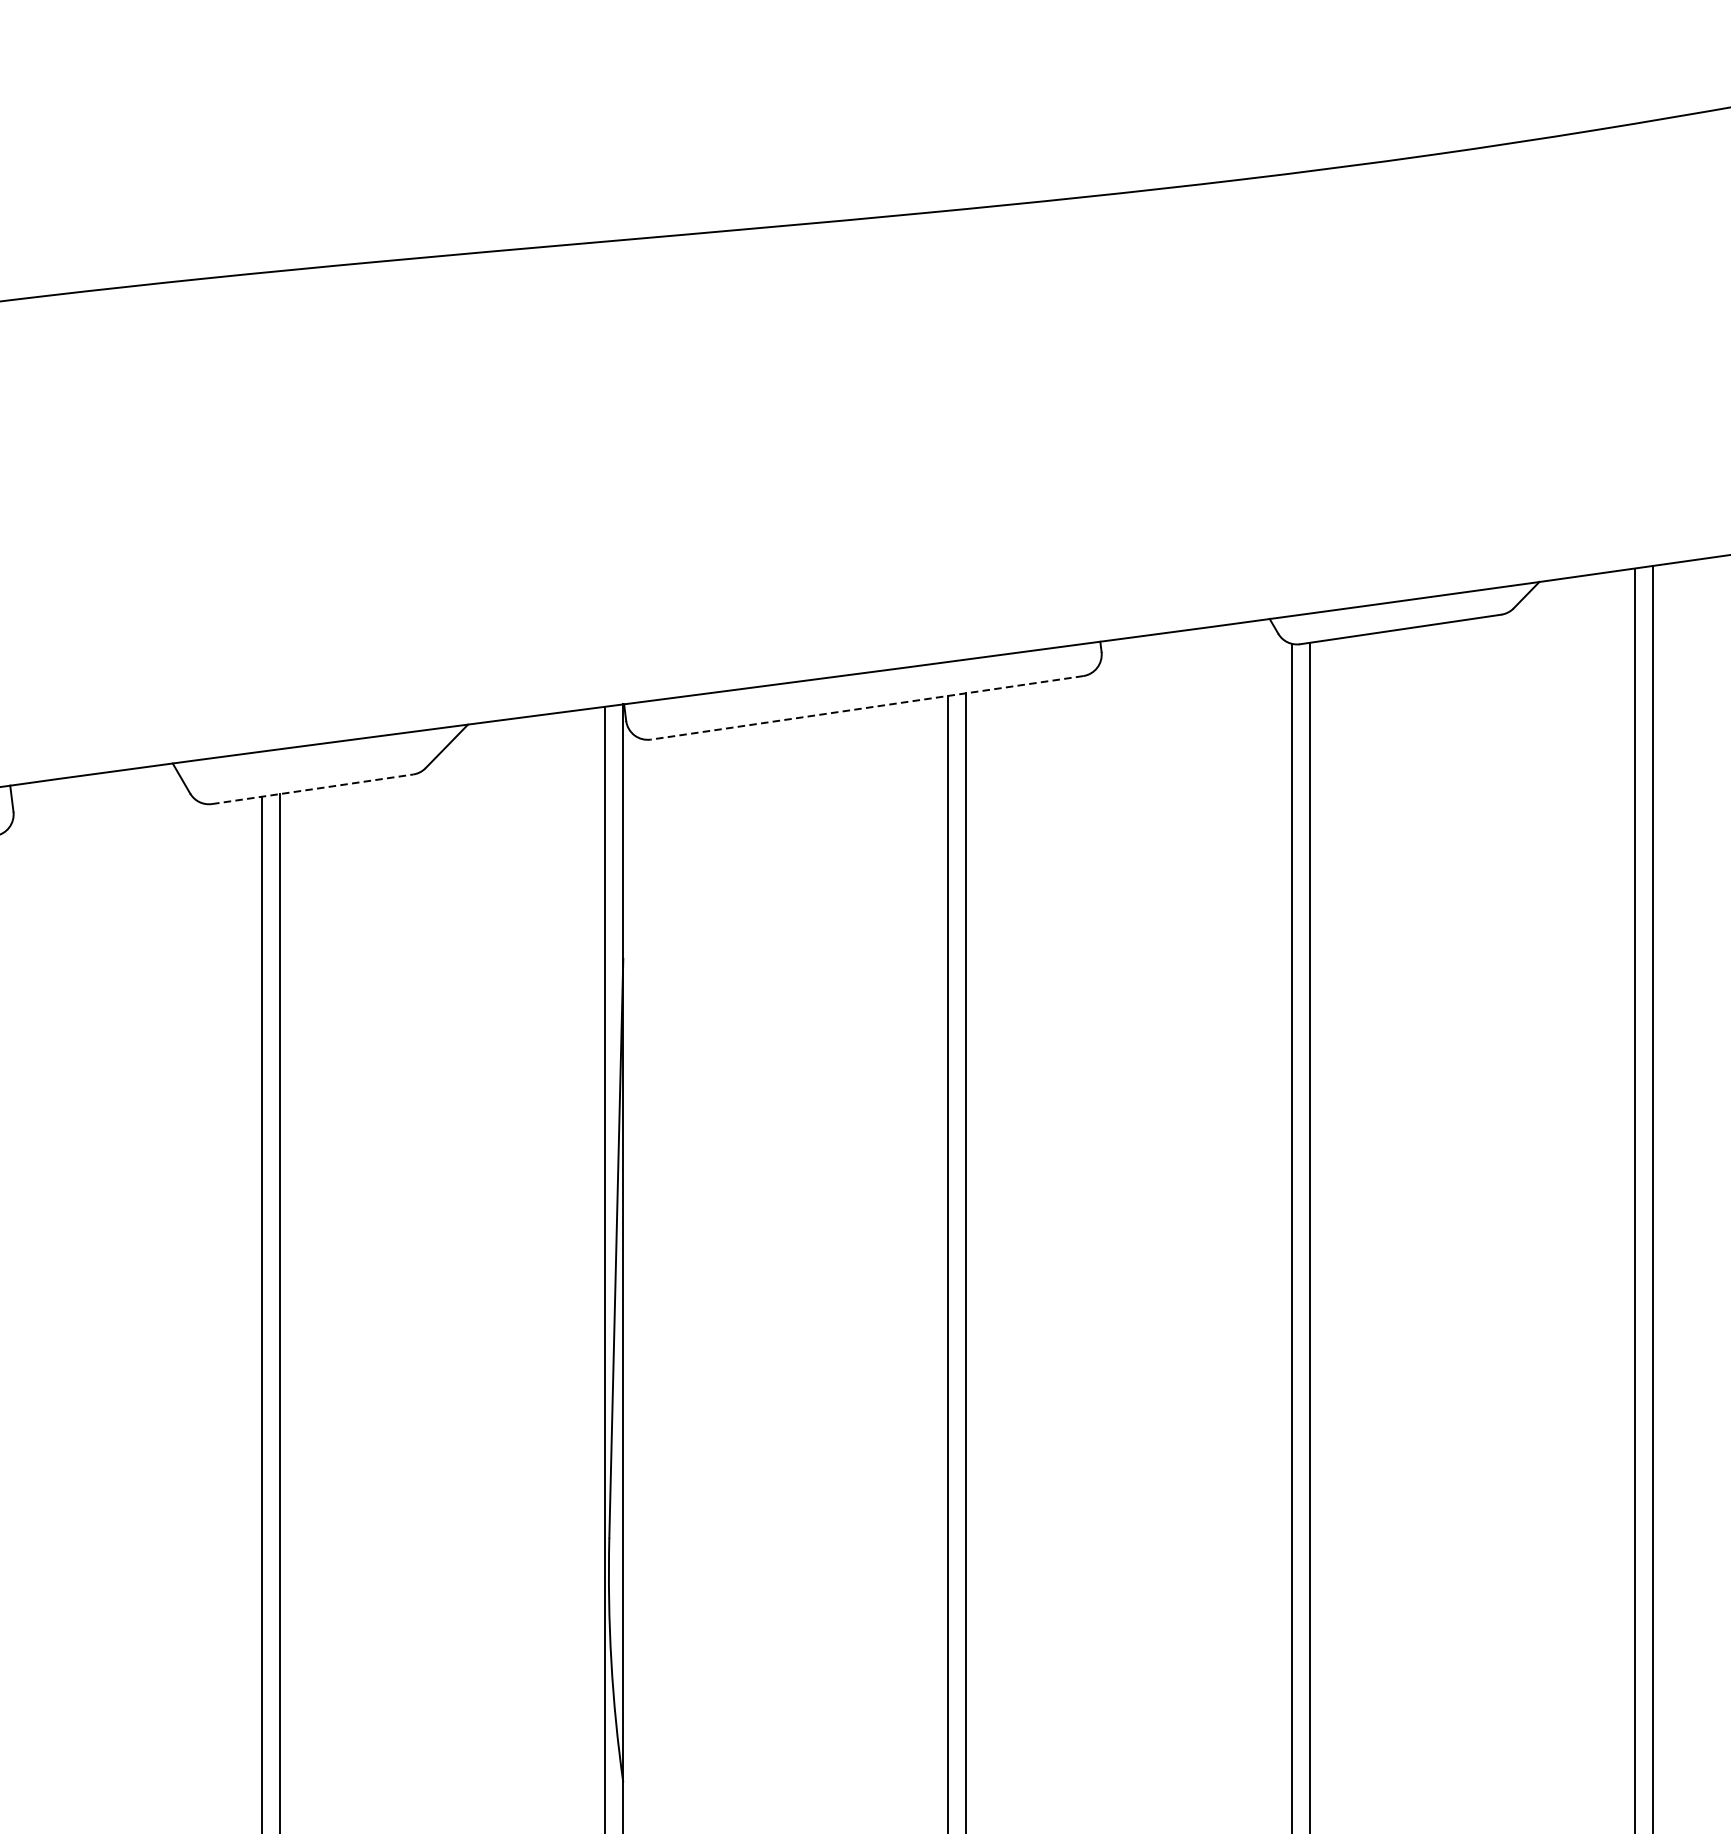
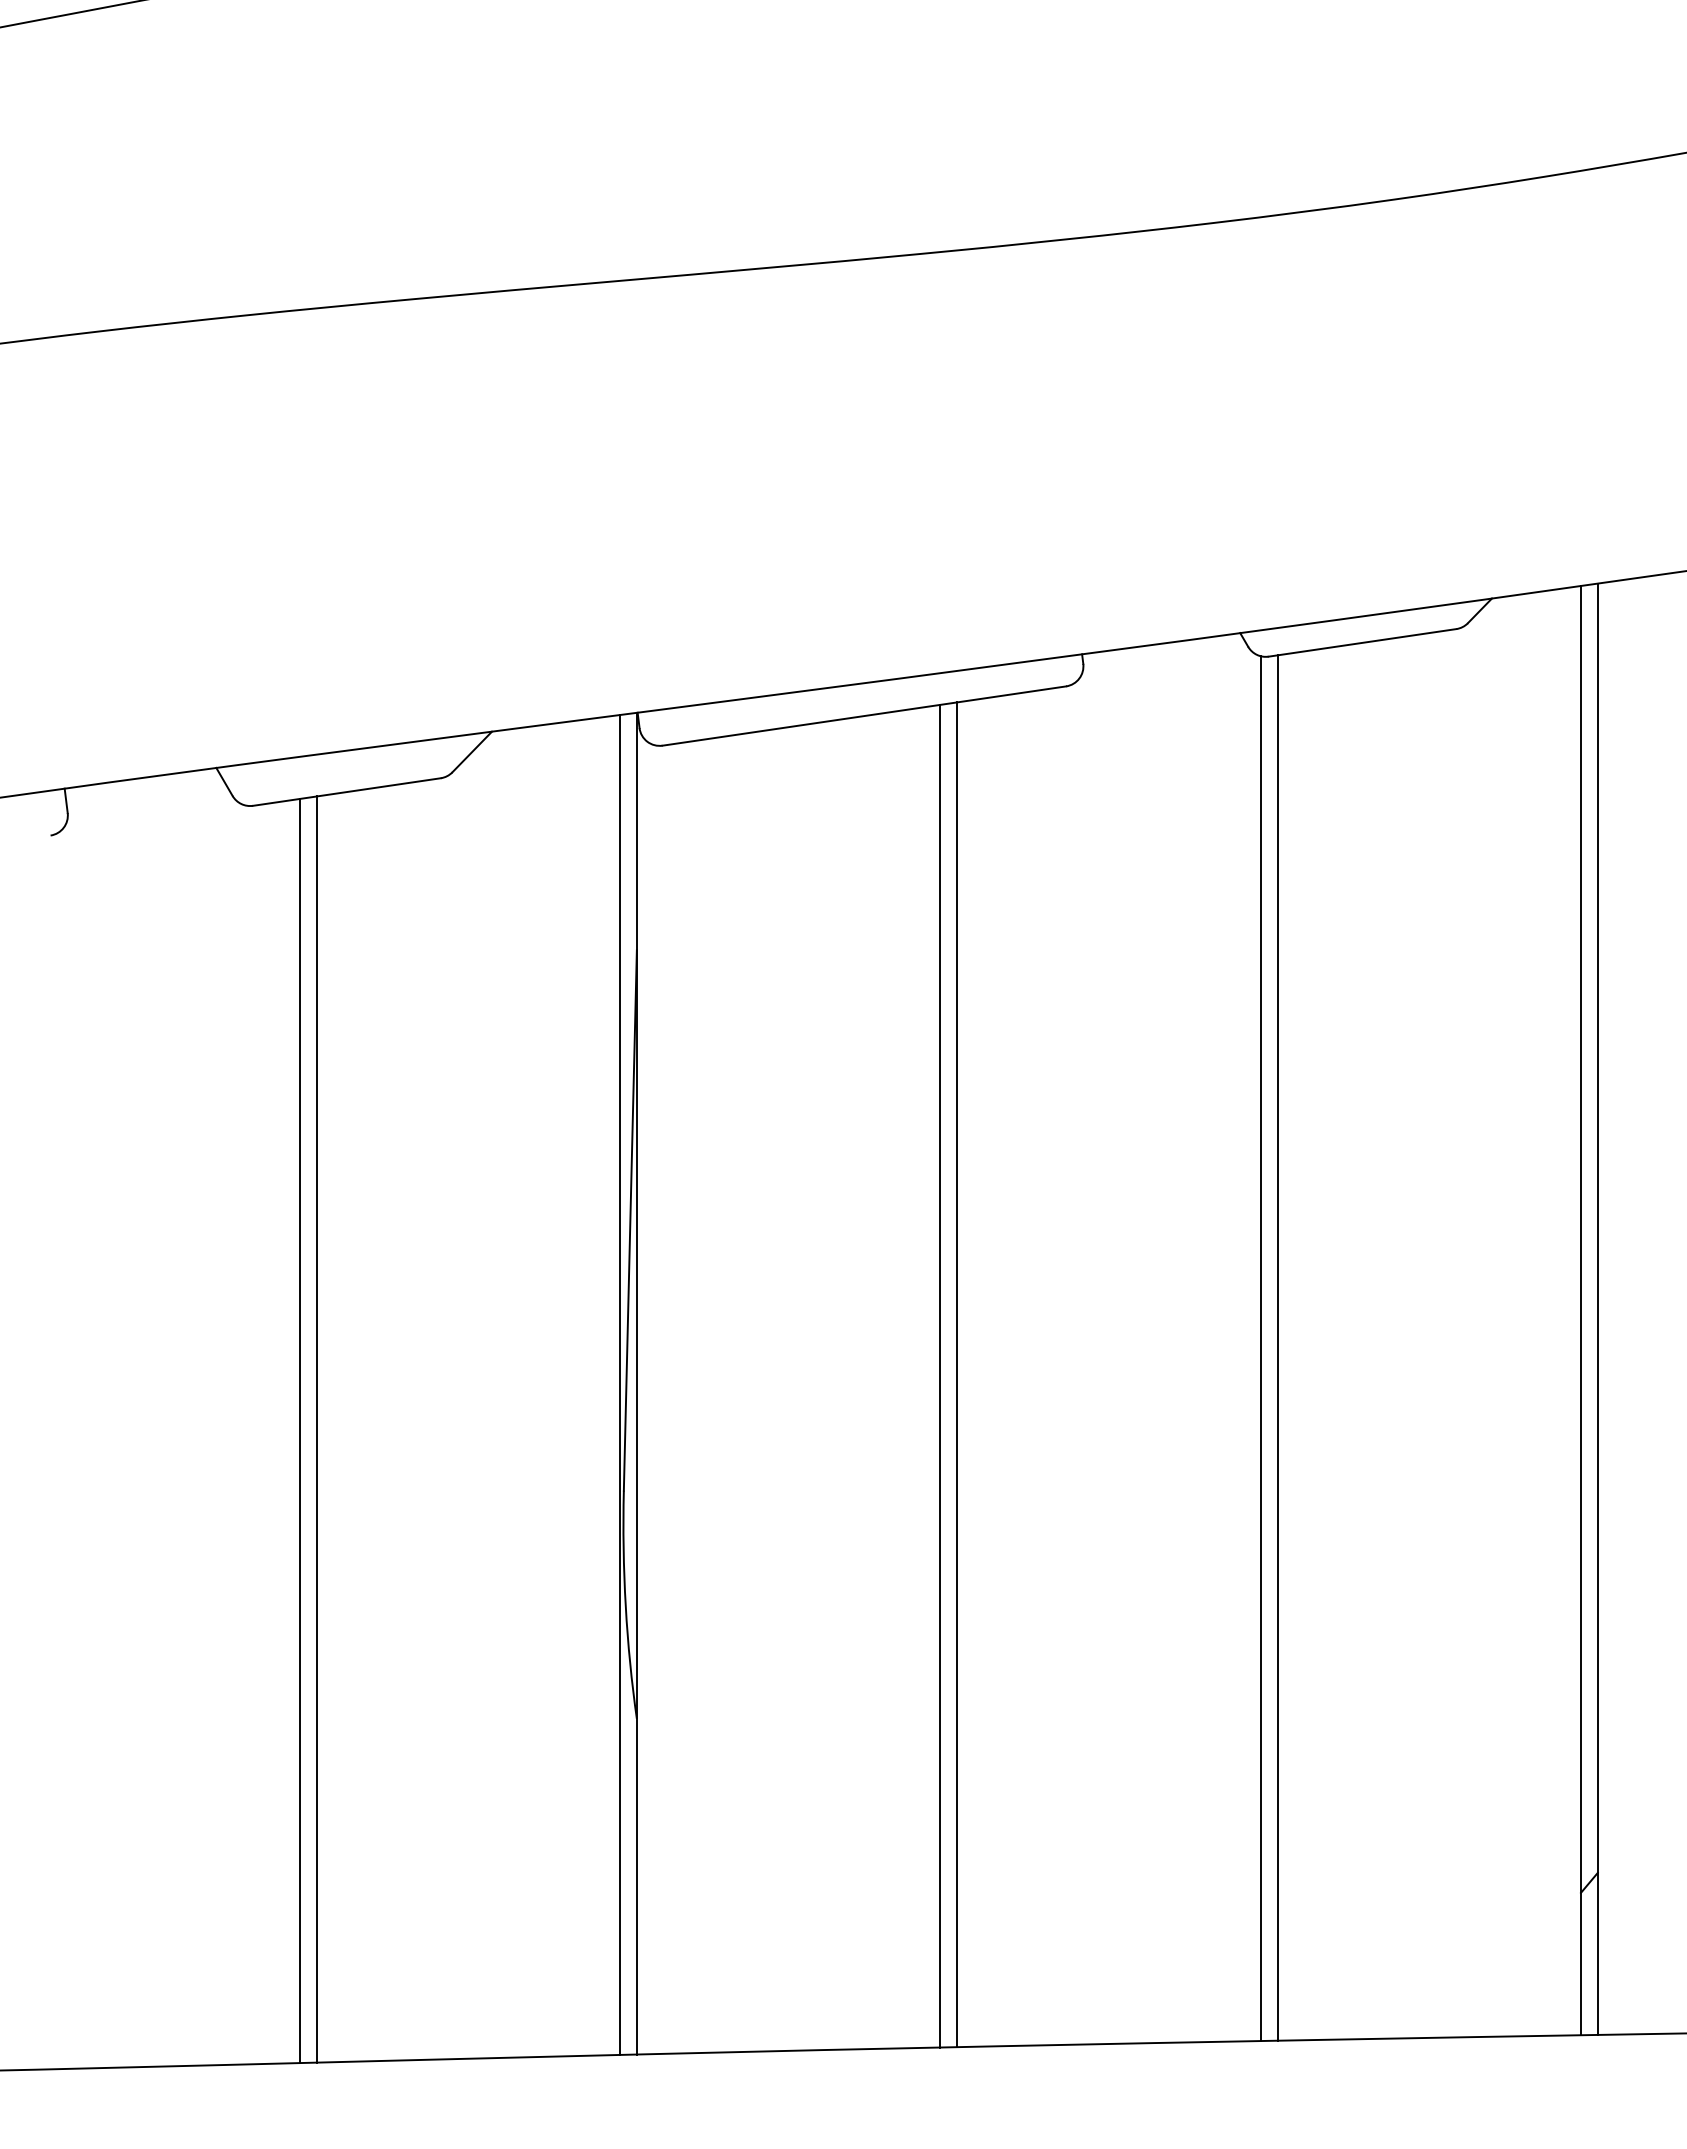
line: (867, 708) -> (864, 716), dashed -> solid
line: (312, 789) -> (346, 792), dashed -> solid

